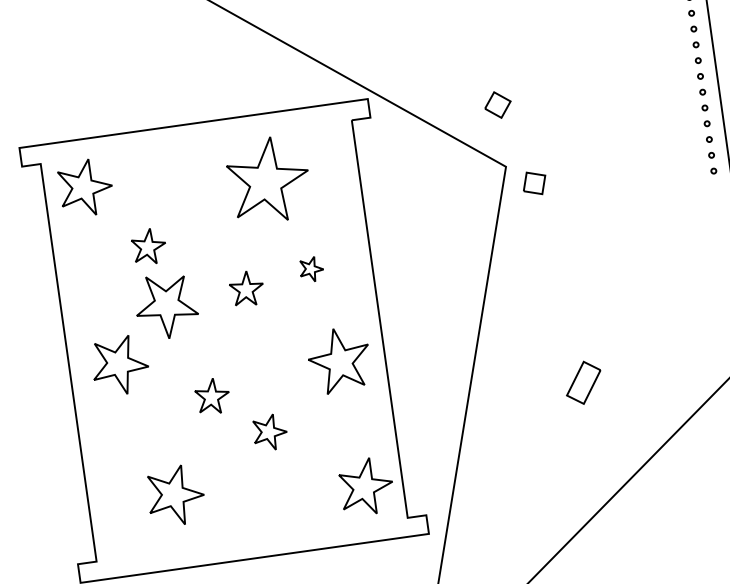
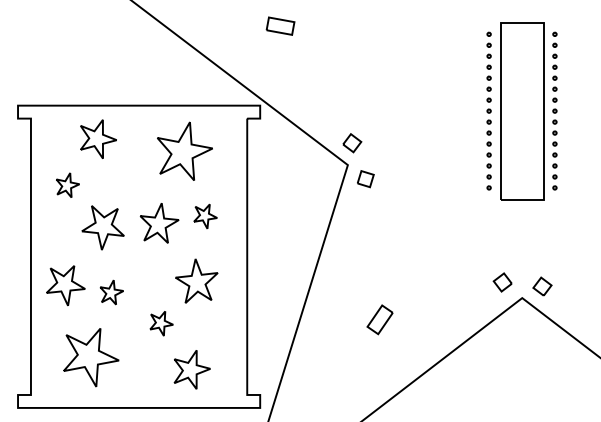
part: (498, 105) -> (352, 143), moved
part: (85, 186) -> (98, 138), moved
part: (148, 245) -> (67, 184), moved
part: (311, 269) -> (205, 216), size x1.43
part: (246, 288) -> (159, 223), size x1.67
part: (338, 359) -> (196, 280), moved
part: (119, 365) -> (65, 285), moved
part: (212, 396) -> (111, 292), moved
part: (365, 486) -> (191, 369), moved
part: (176, 495) -> (91, 357), size x1.43

